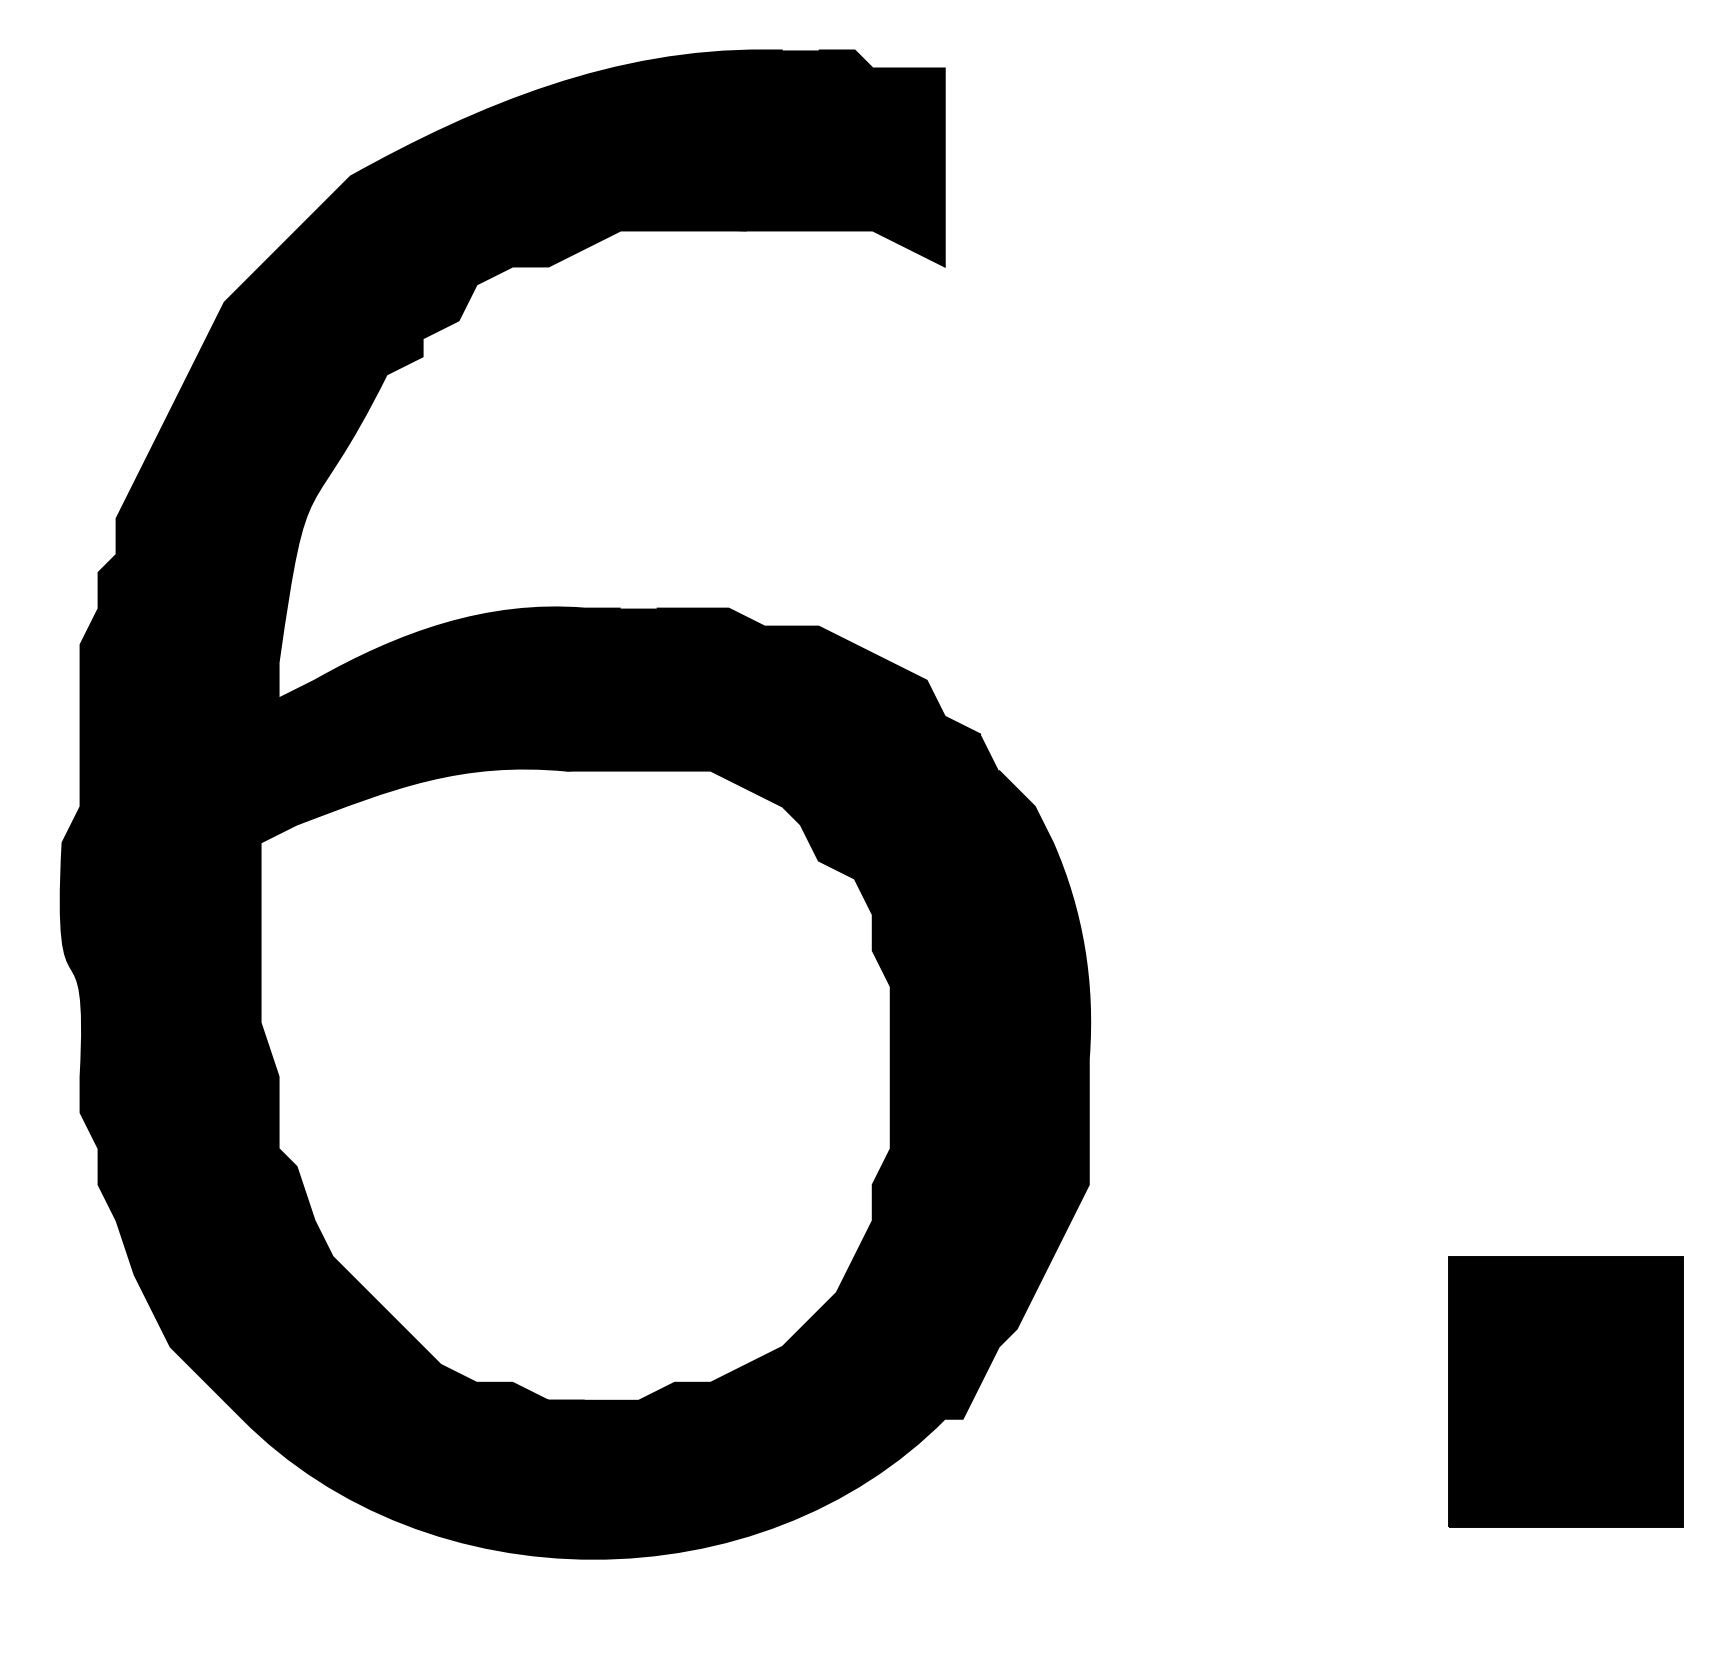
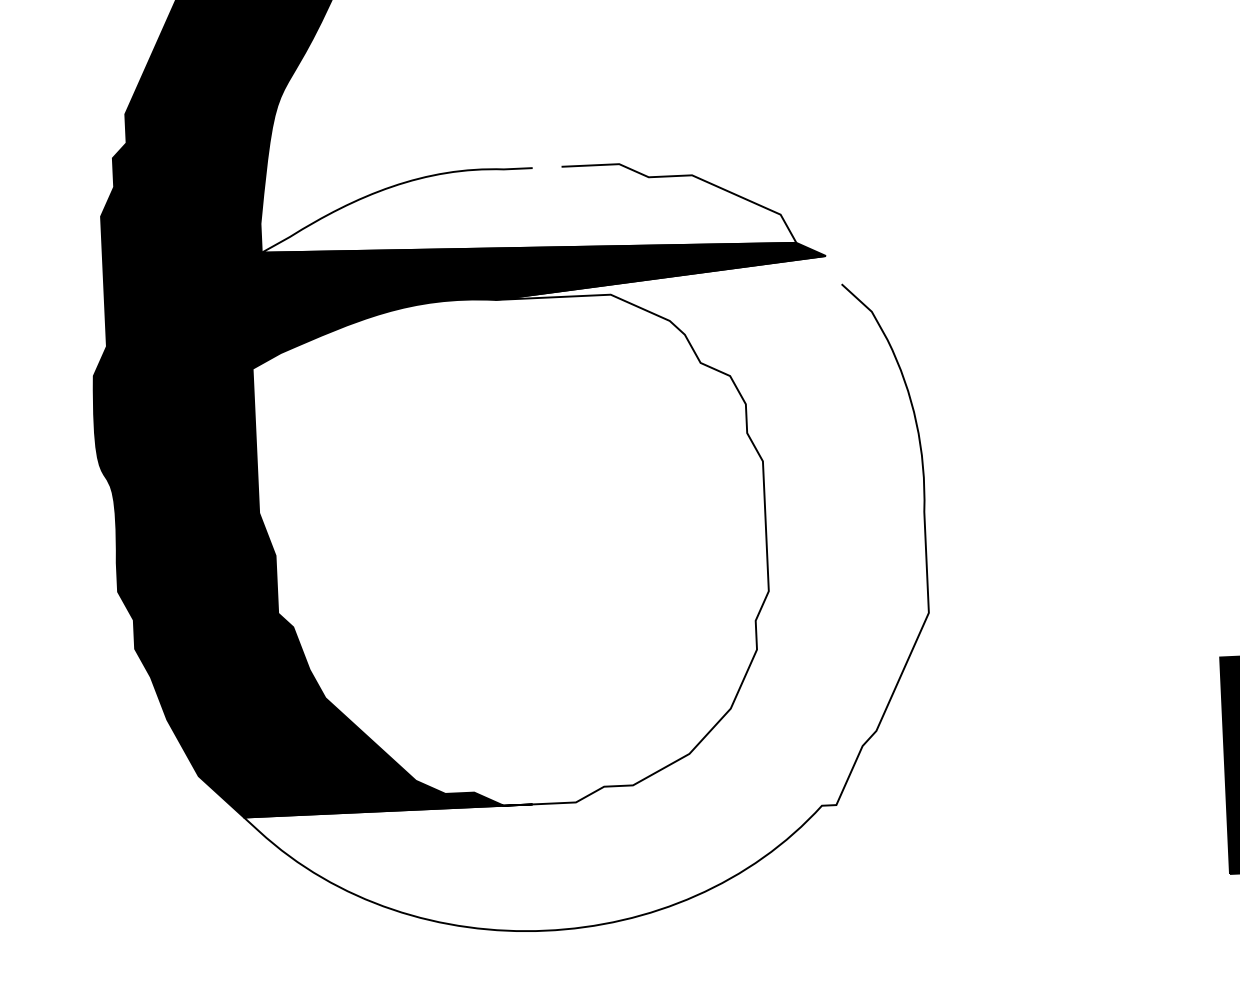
fill: (611, 661) -> (527, 210), removed
fill: (657, 1146) -> (581, 597), removed

